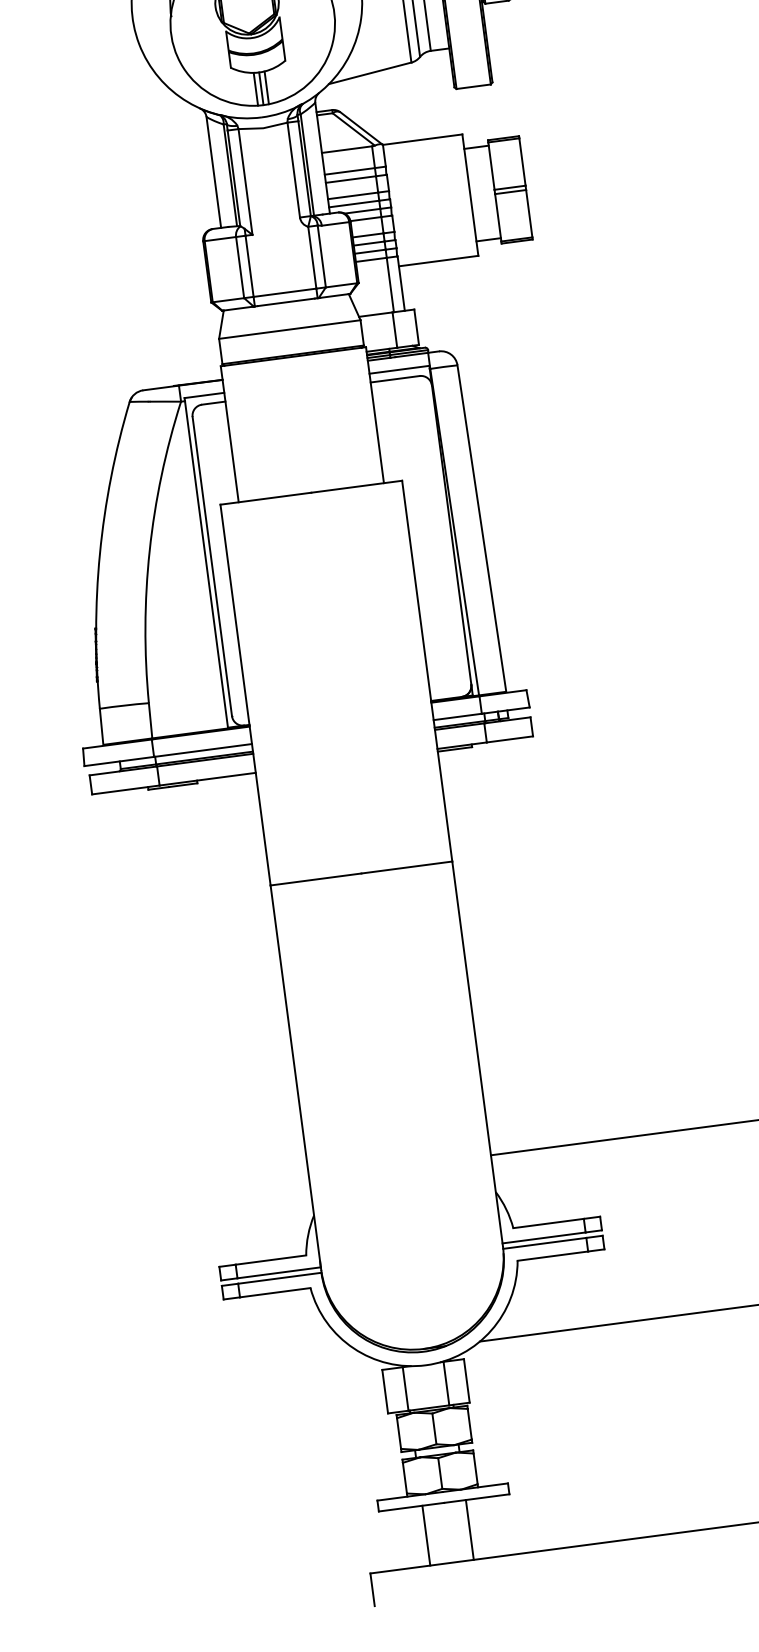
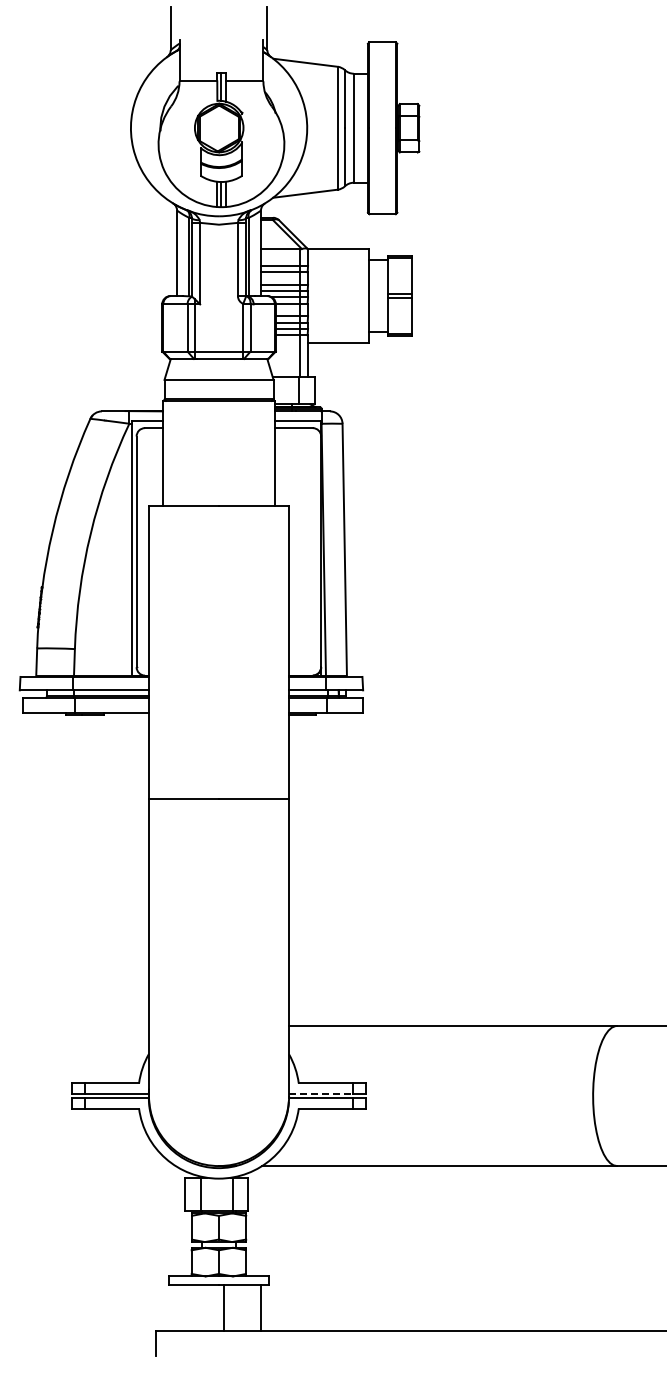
line: (544, 1237) -> (321, 1093), solid -> dashed
line: (469, 1529) -> (260, 1307), moved
line: (426, 1535) -> (224, 1307), moved

